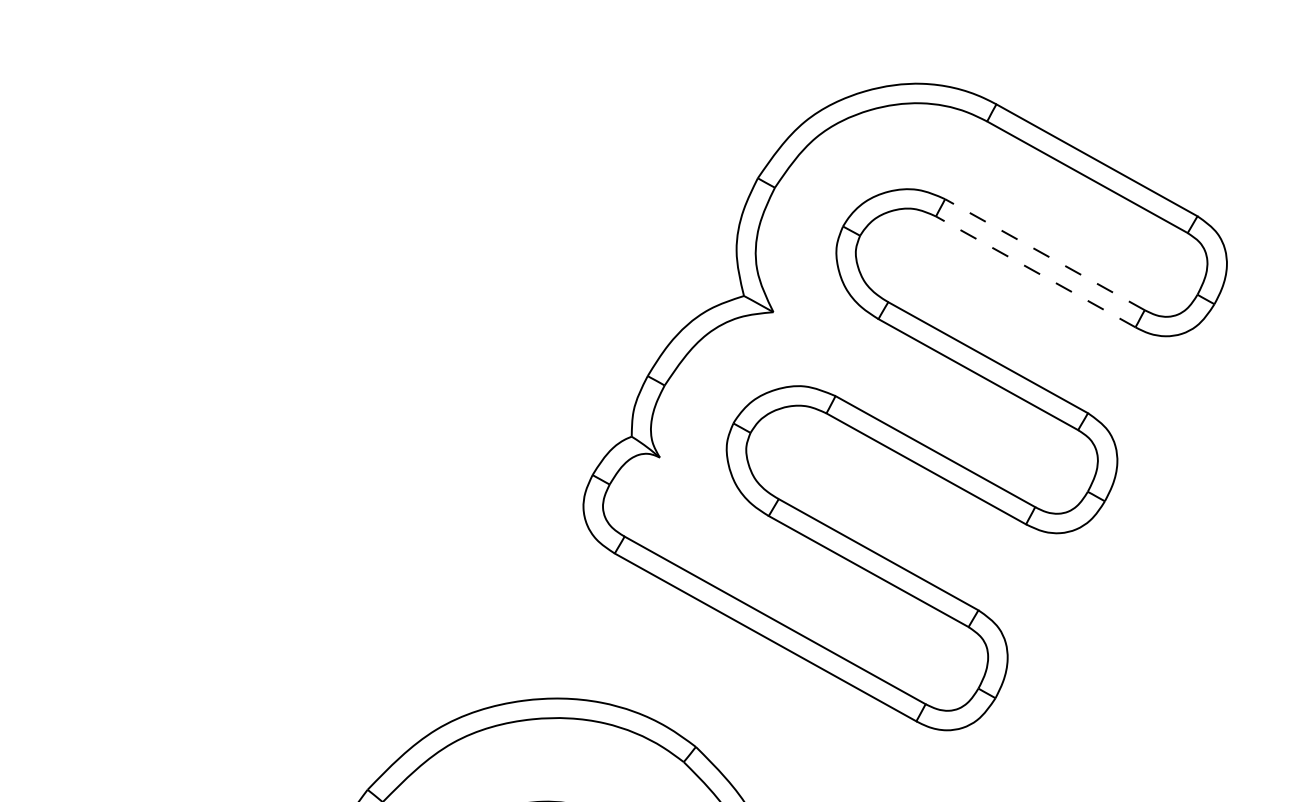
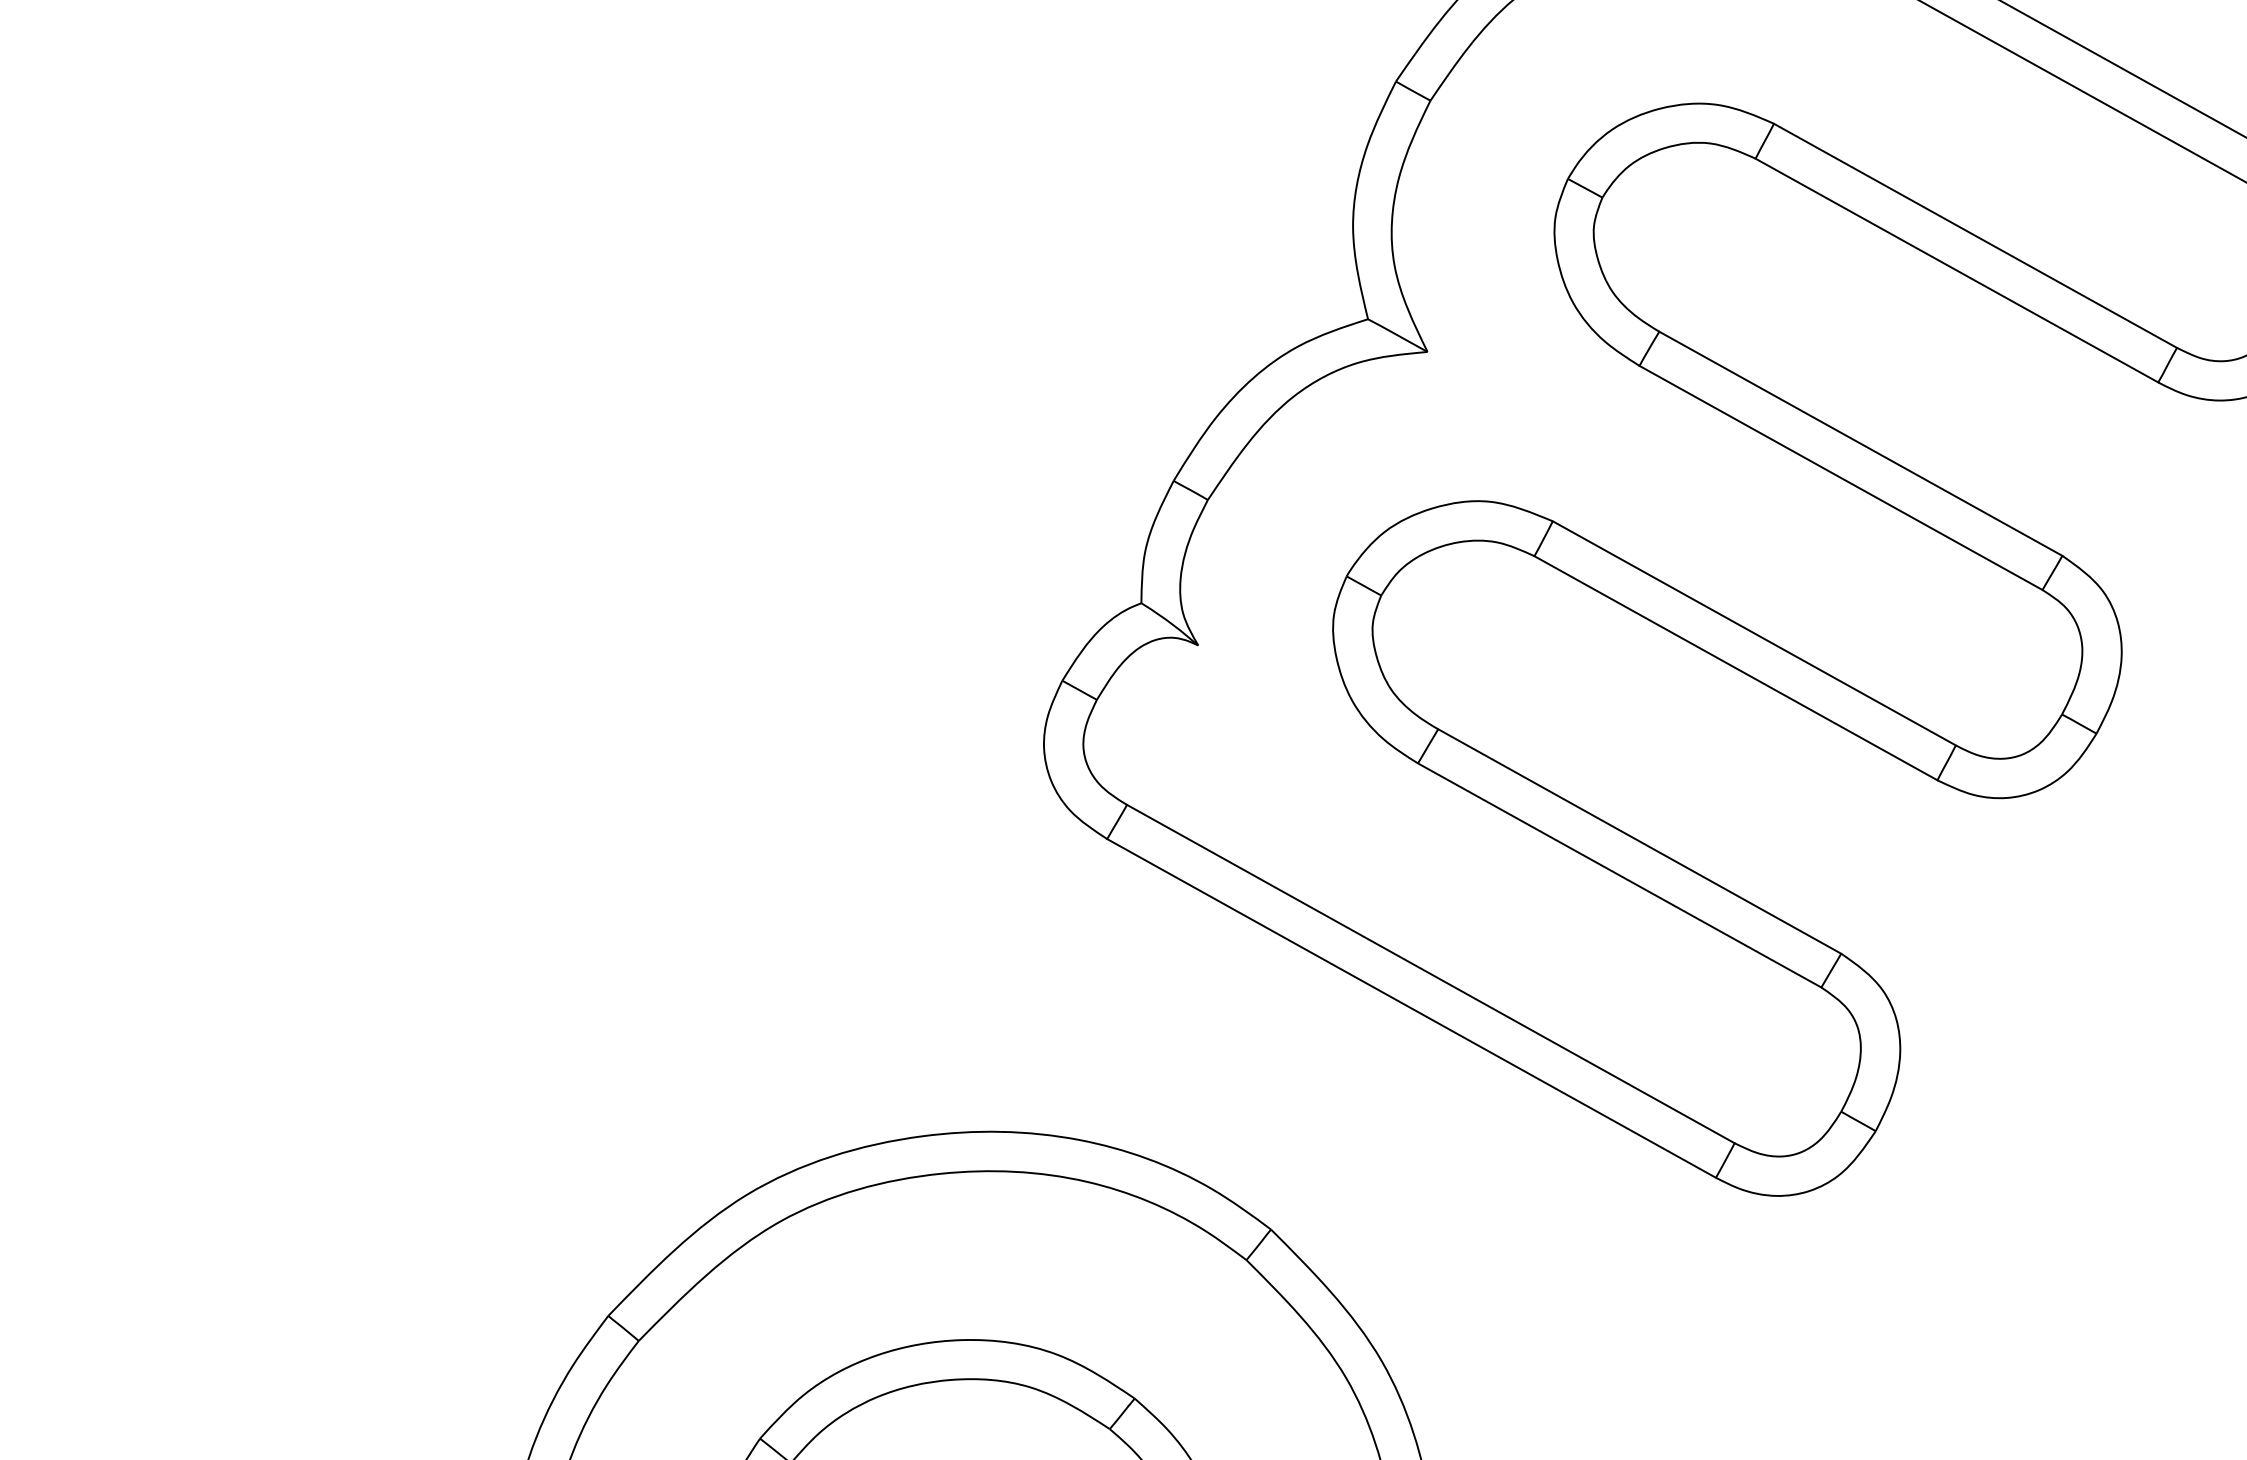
line: (1044, 254) -> (1974, 235), dashed -> solid
line: (1035, 271) -> (1956, 269), dashed -> solid

